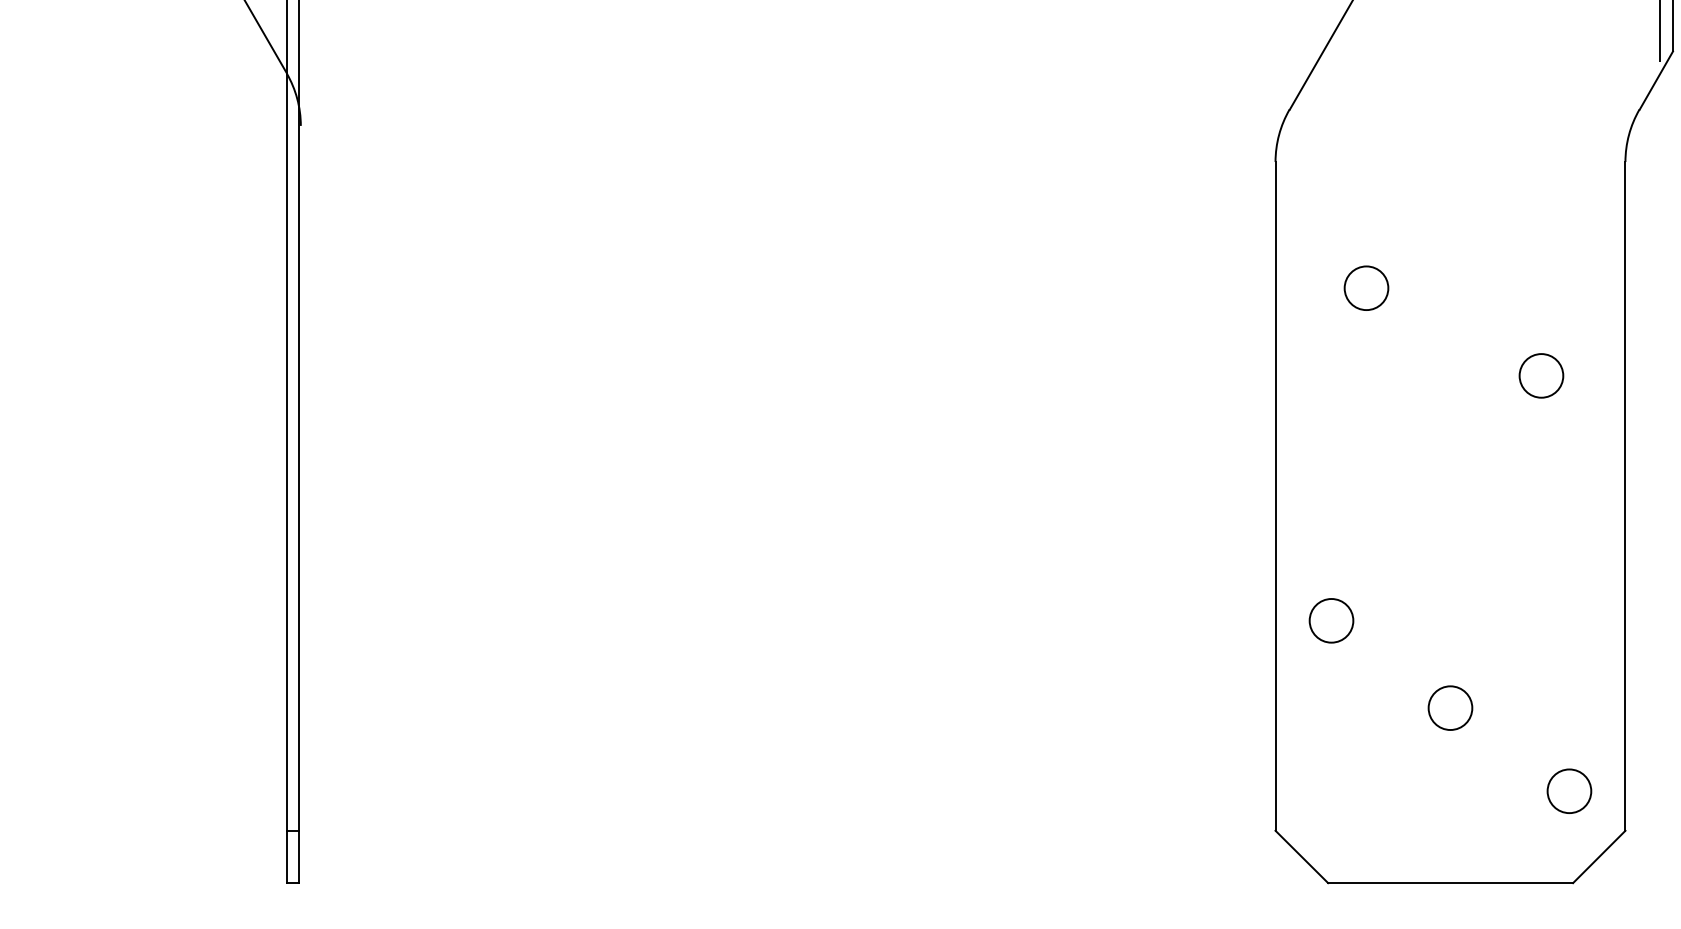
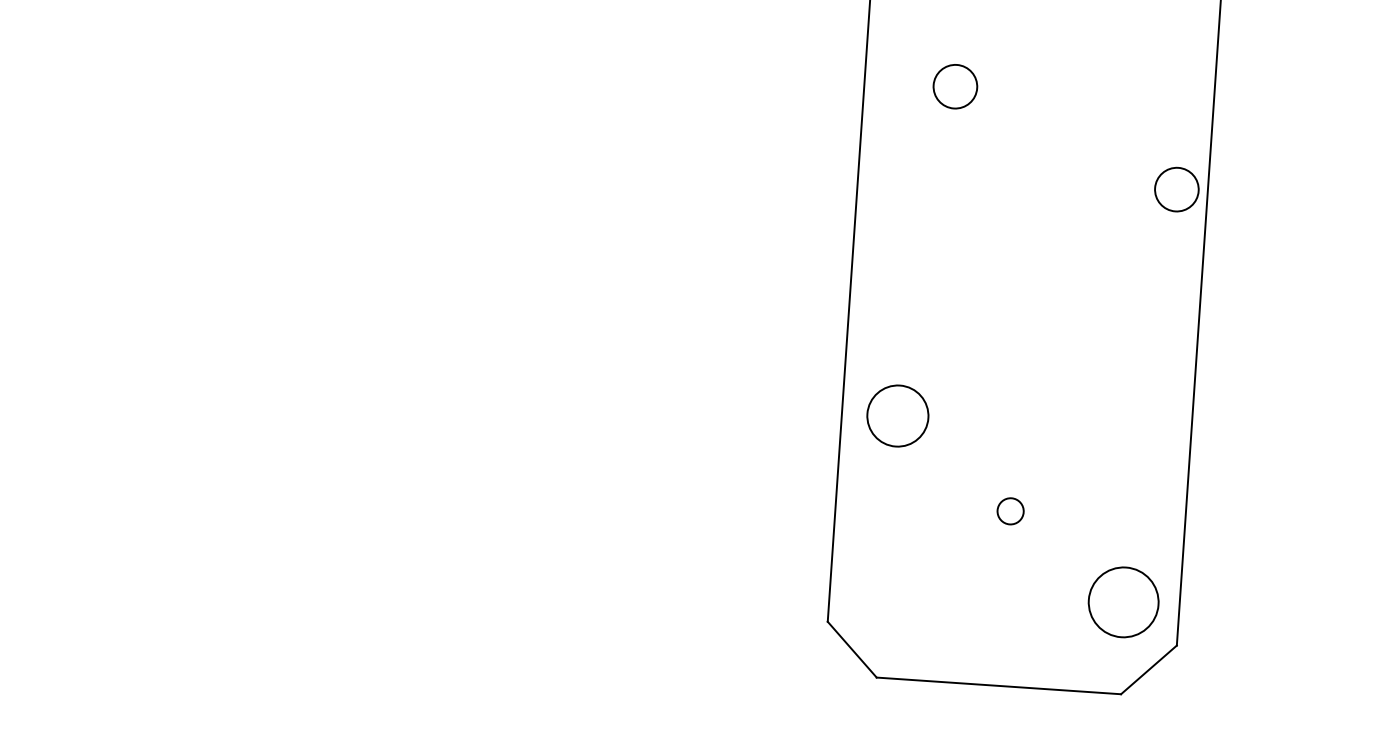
circle: (1541, 375) -> (1176, 189), moved
circle: (1331, 620) -> (897, 415), size x1.4
circle: (1450, 708) -> (1010, 511), size x0.6
circle: (1569, 791) -> (1123, 602), size x1.6

